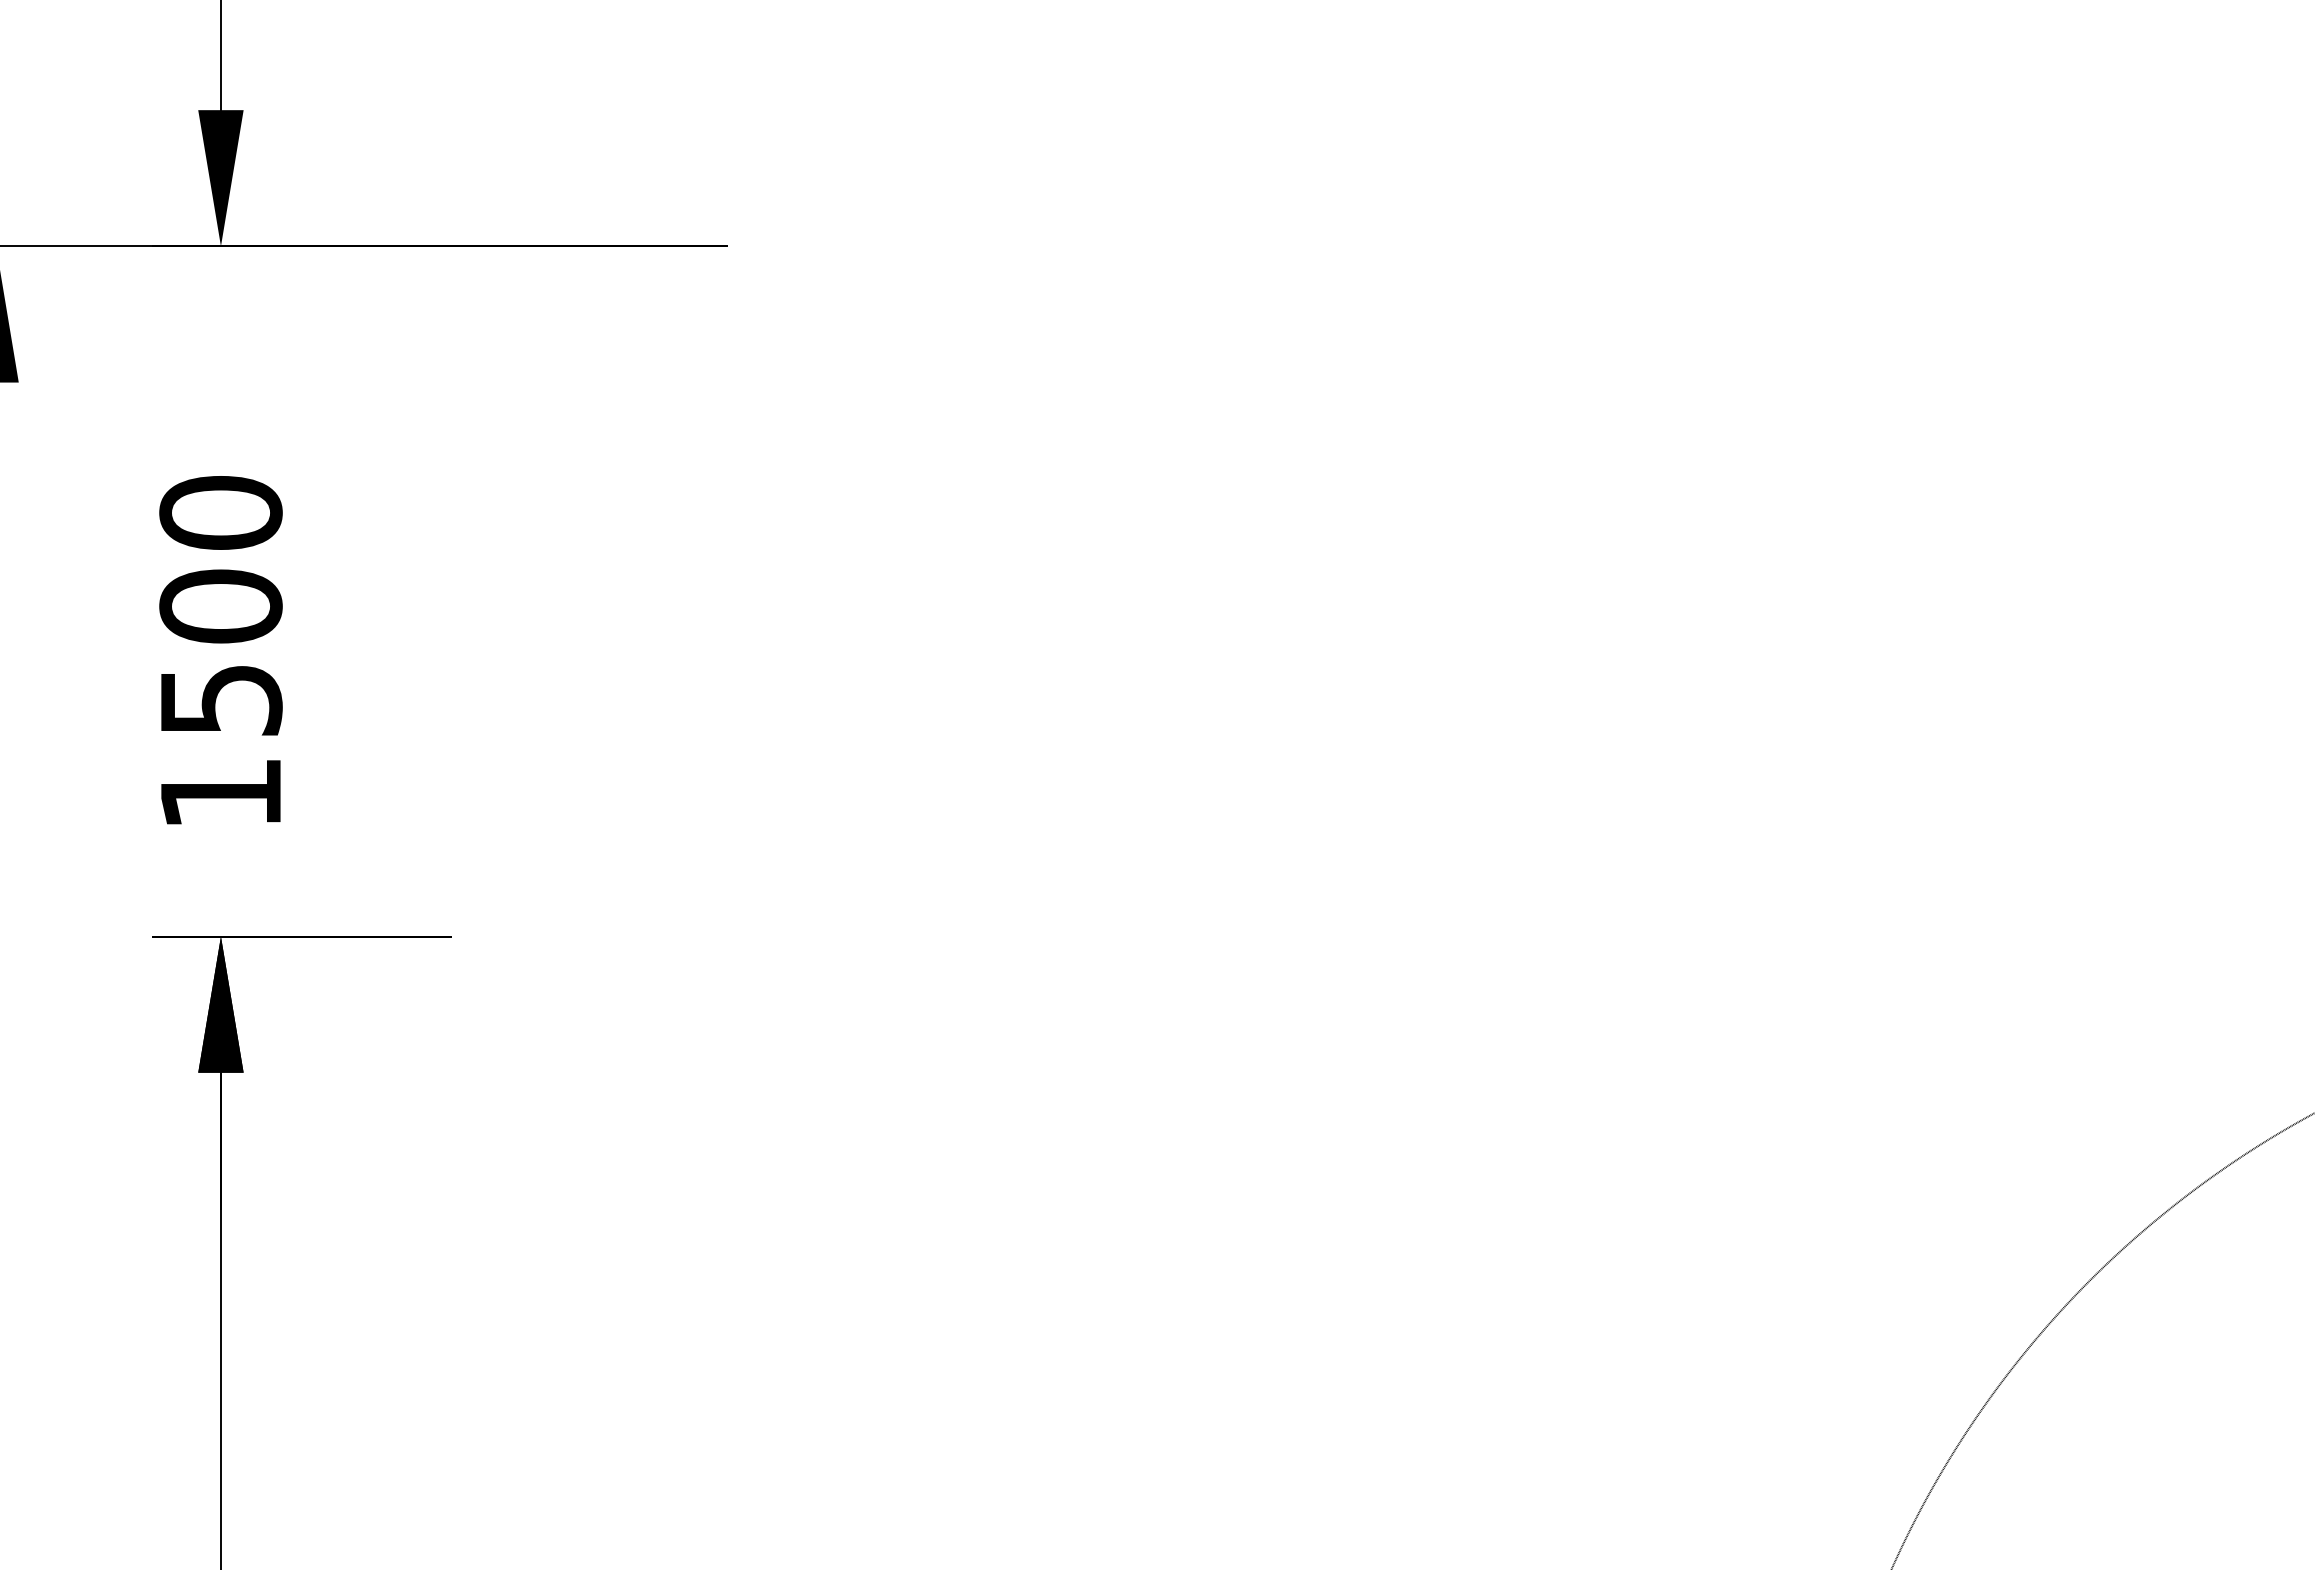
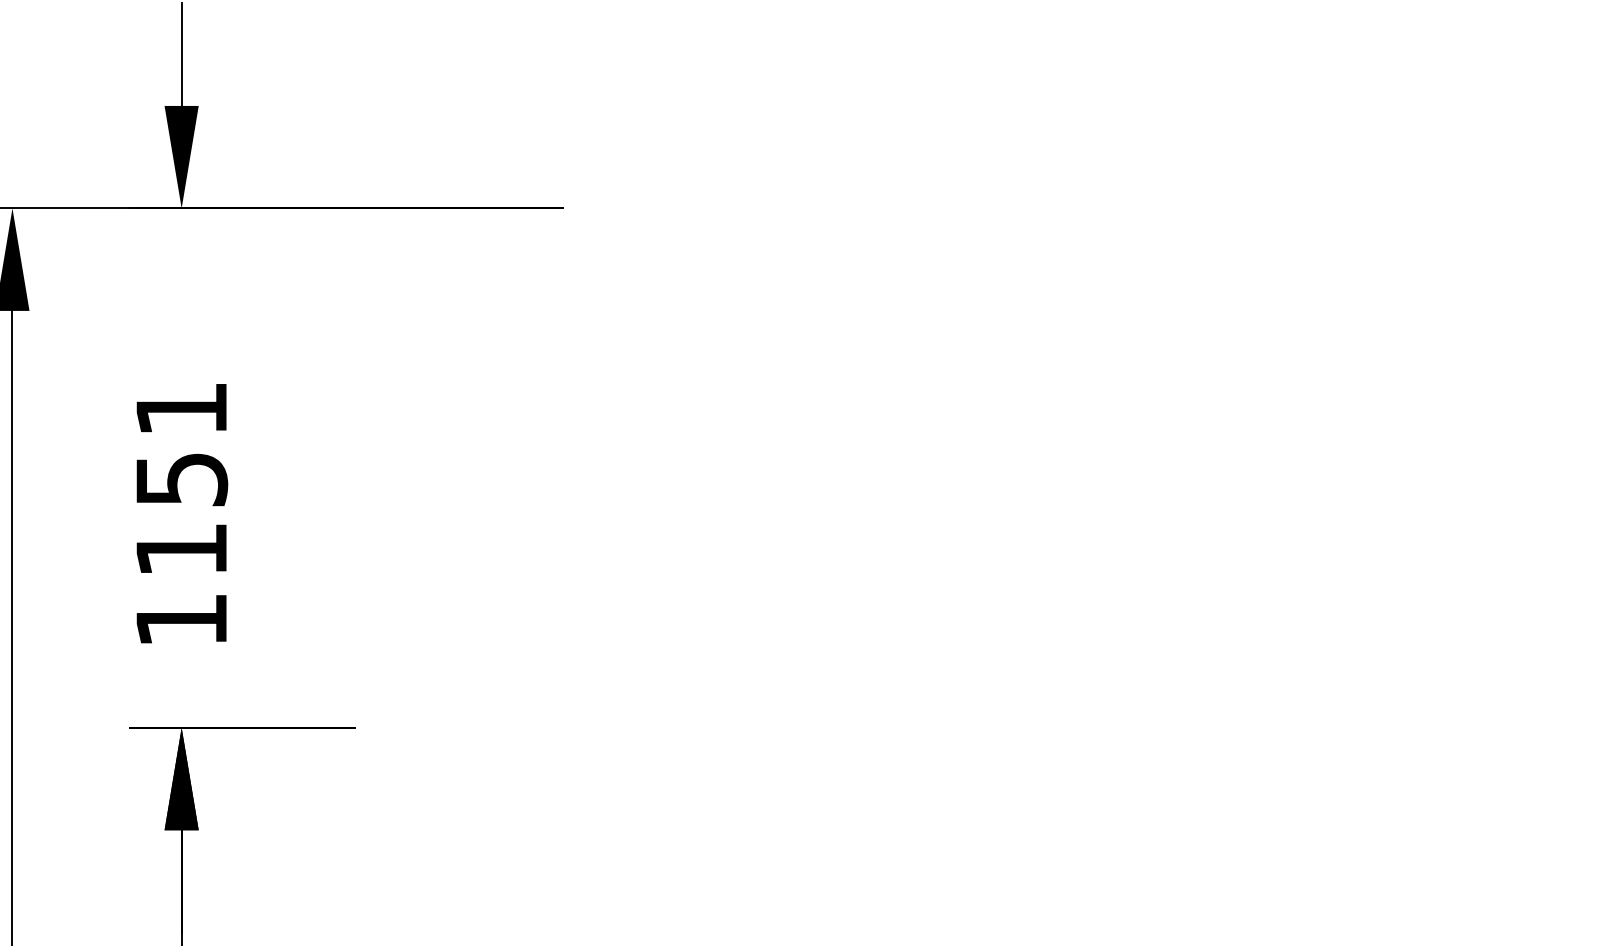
text: (220, 605) -> (181, 478), 1500 -> 1151

